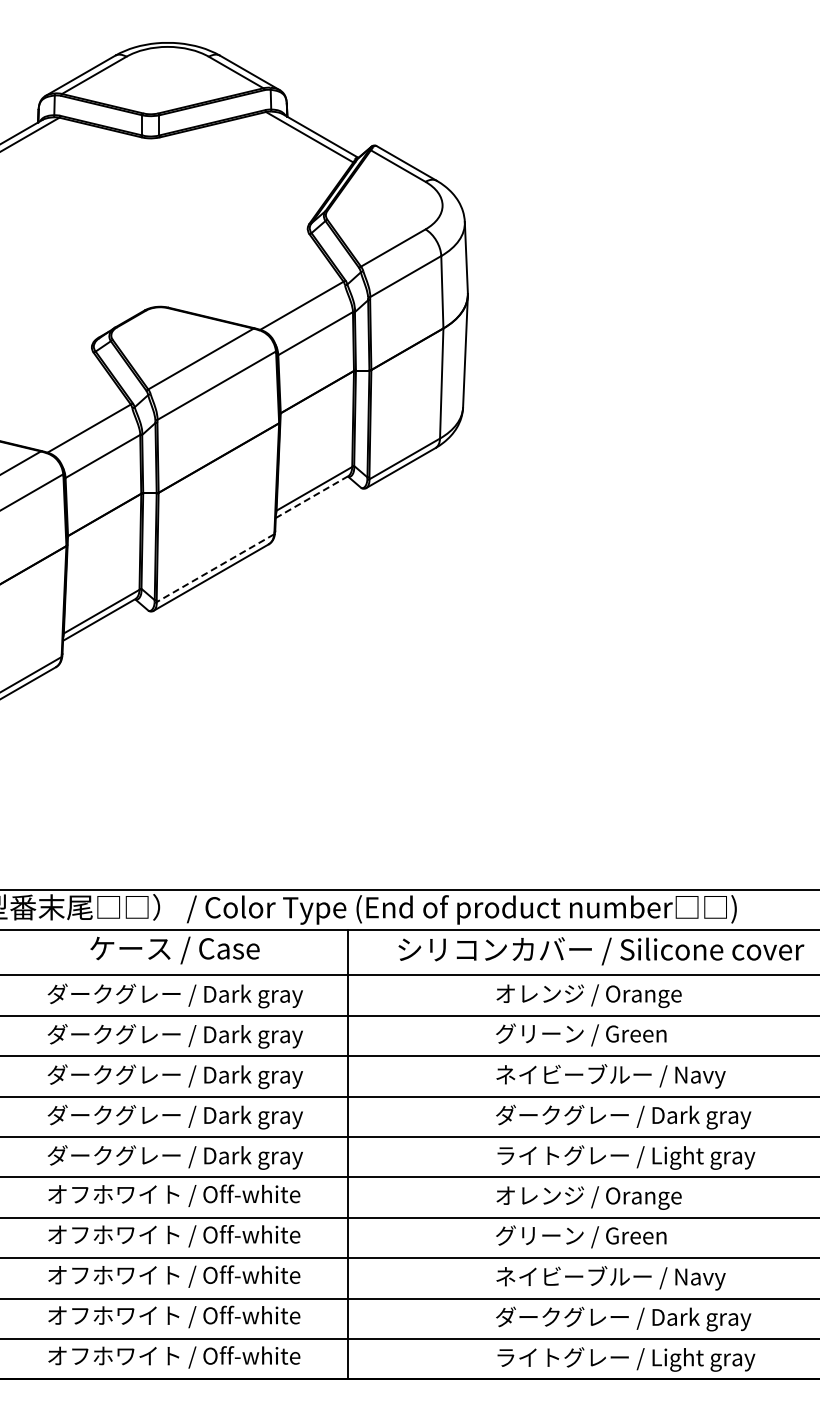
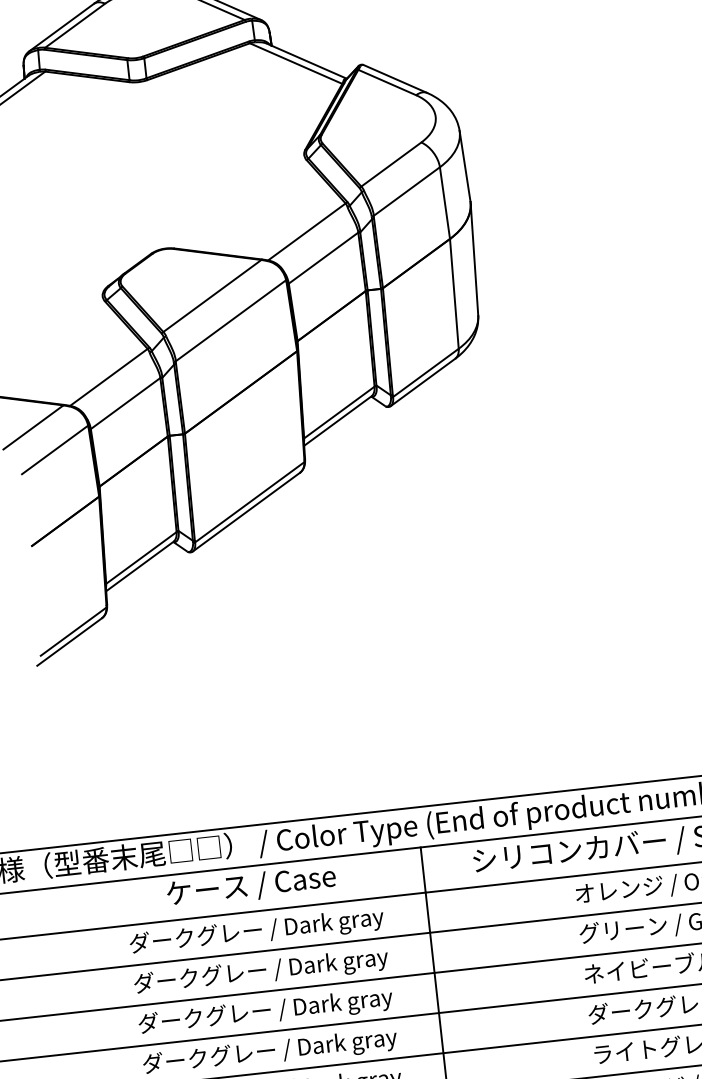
line: (312, 497) -> (338, 421), dashed -> solid
line: (215, 568) -> (249, 502), dashed -> solid

